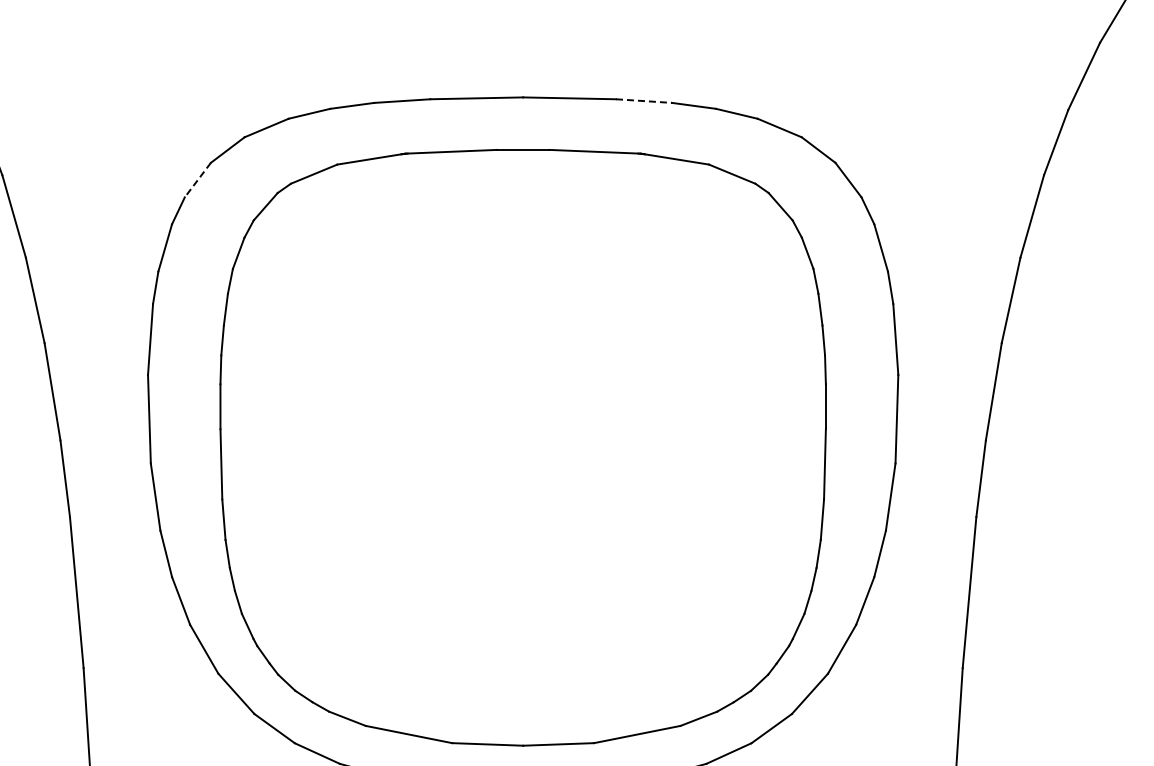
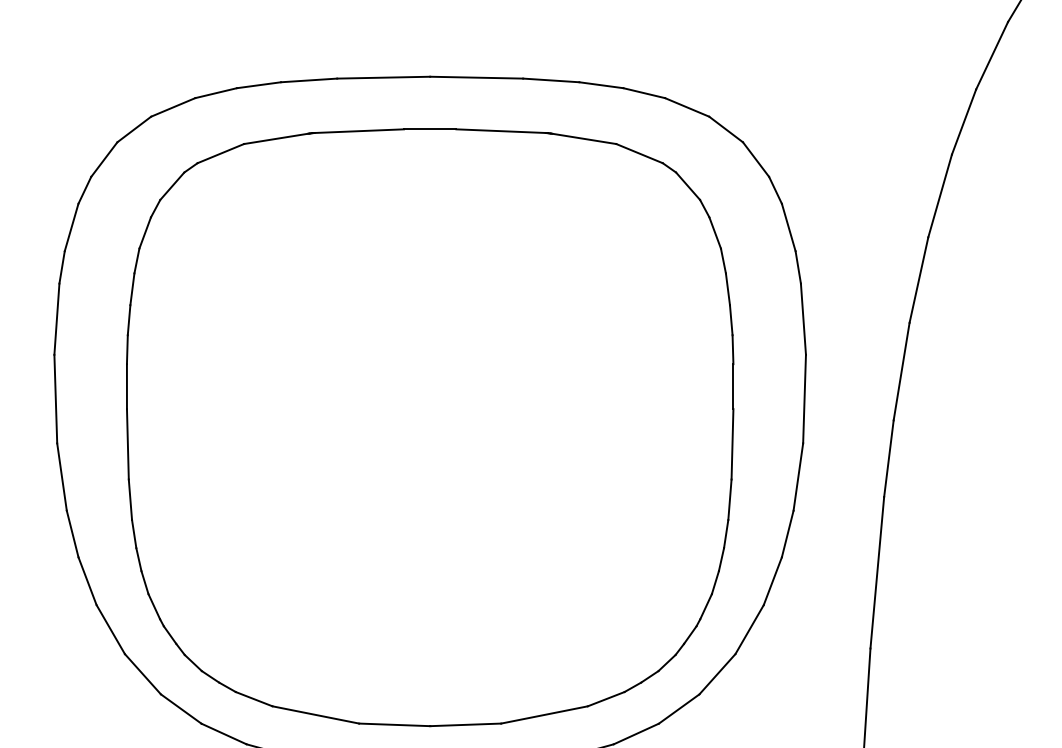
line: (644, 101) -> (551, 80), dashed -> solid
line: (197, 180) -> (103, 159), dashed -> solid

